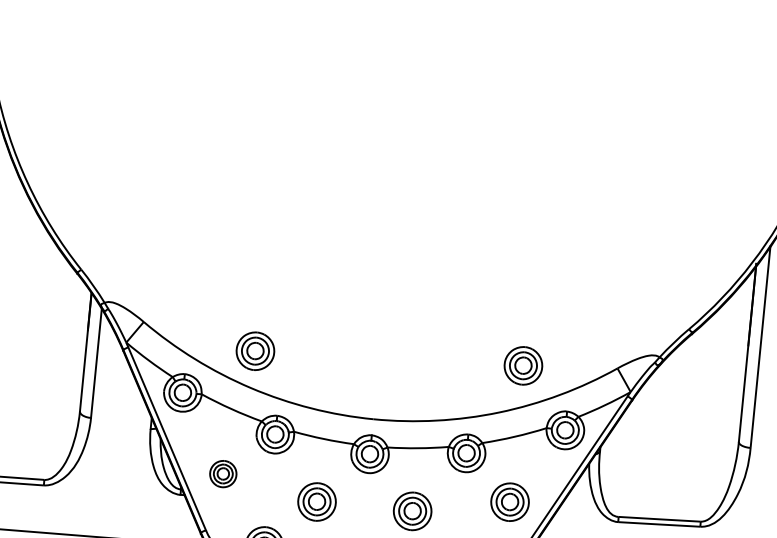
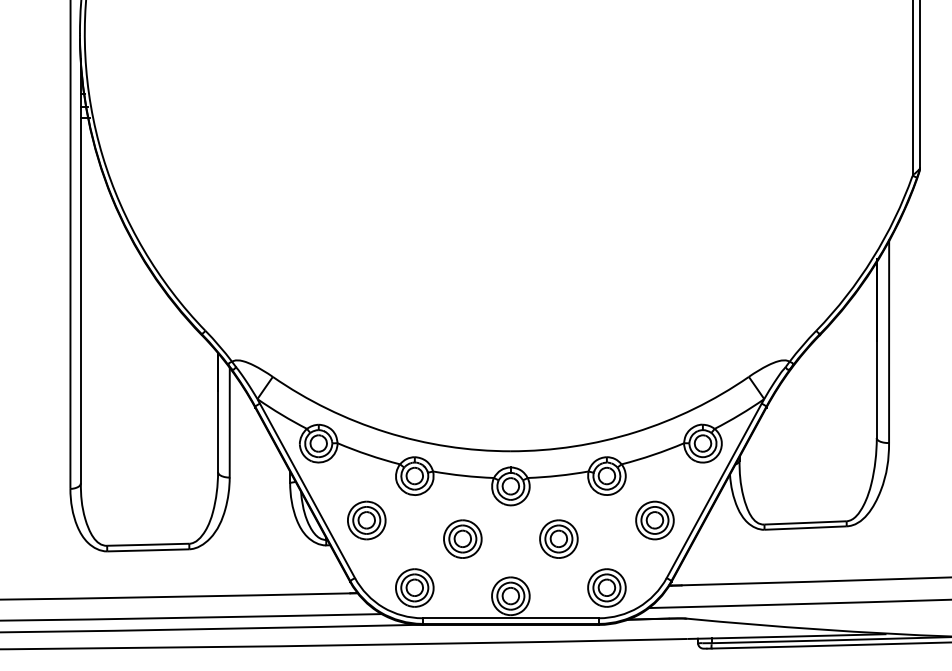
part: (255, 350) -> (386, 394), removed
part: (522, 365) -> (654, 383), removed
part: (222, 474) -> (366, 520), size x1.43

